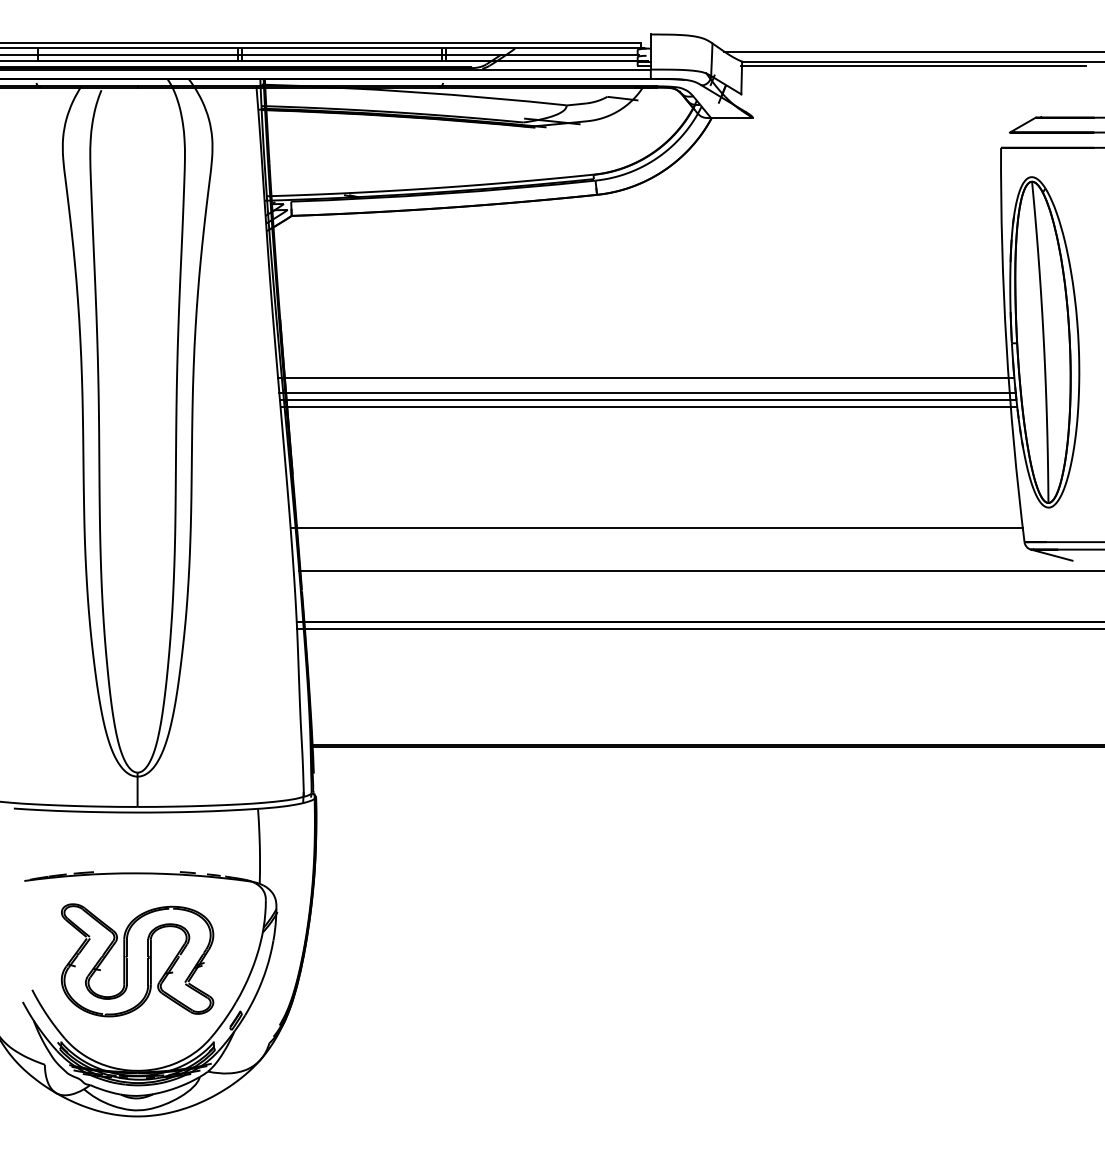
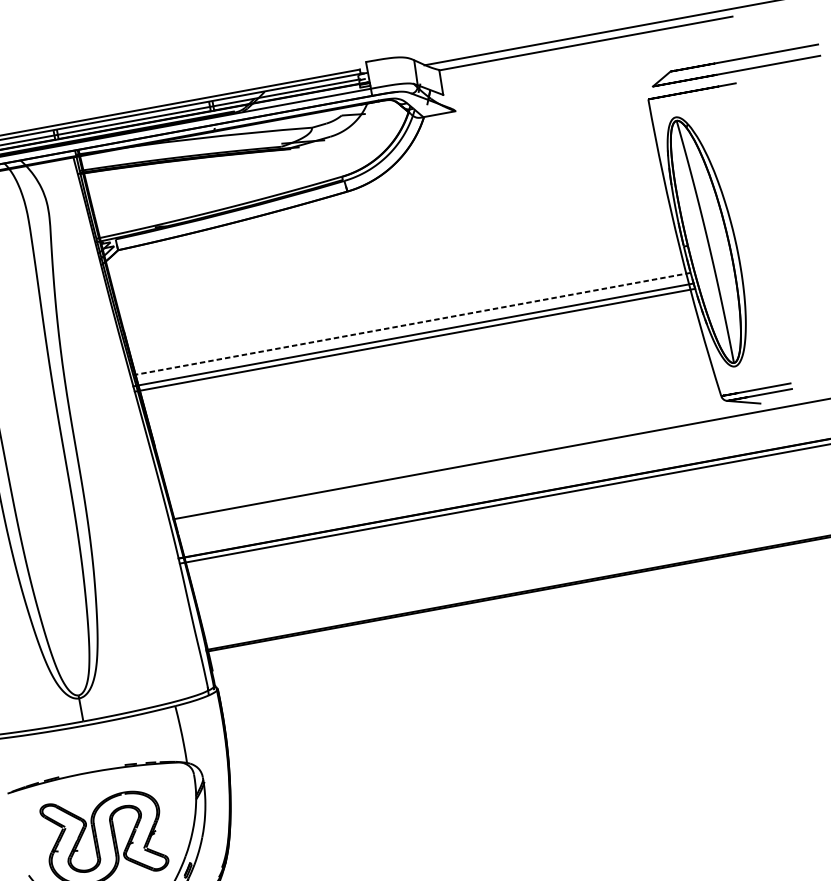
line: (913, 65) -> (570, 48), removed
line: (645, 378) -> (410, 324), solid -> dashed
line: (648, 406) -> (416, 345), removed
line: (656, 527) -> (439, 436), removed

